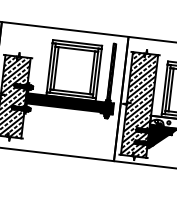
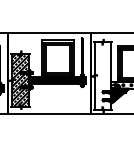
hatch: (138, 105) -> (102, 76), removed

